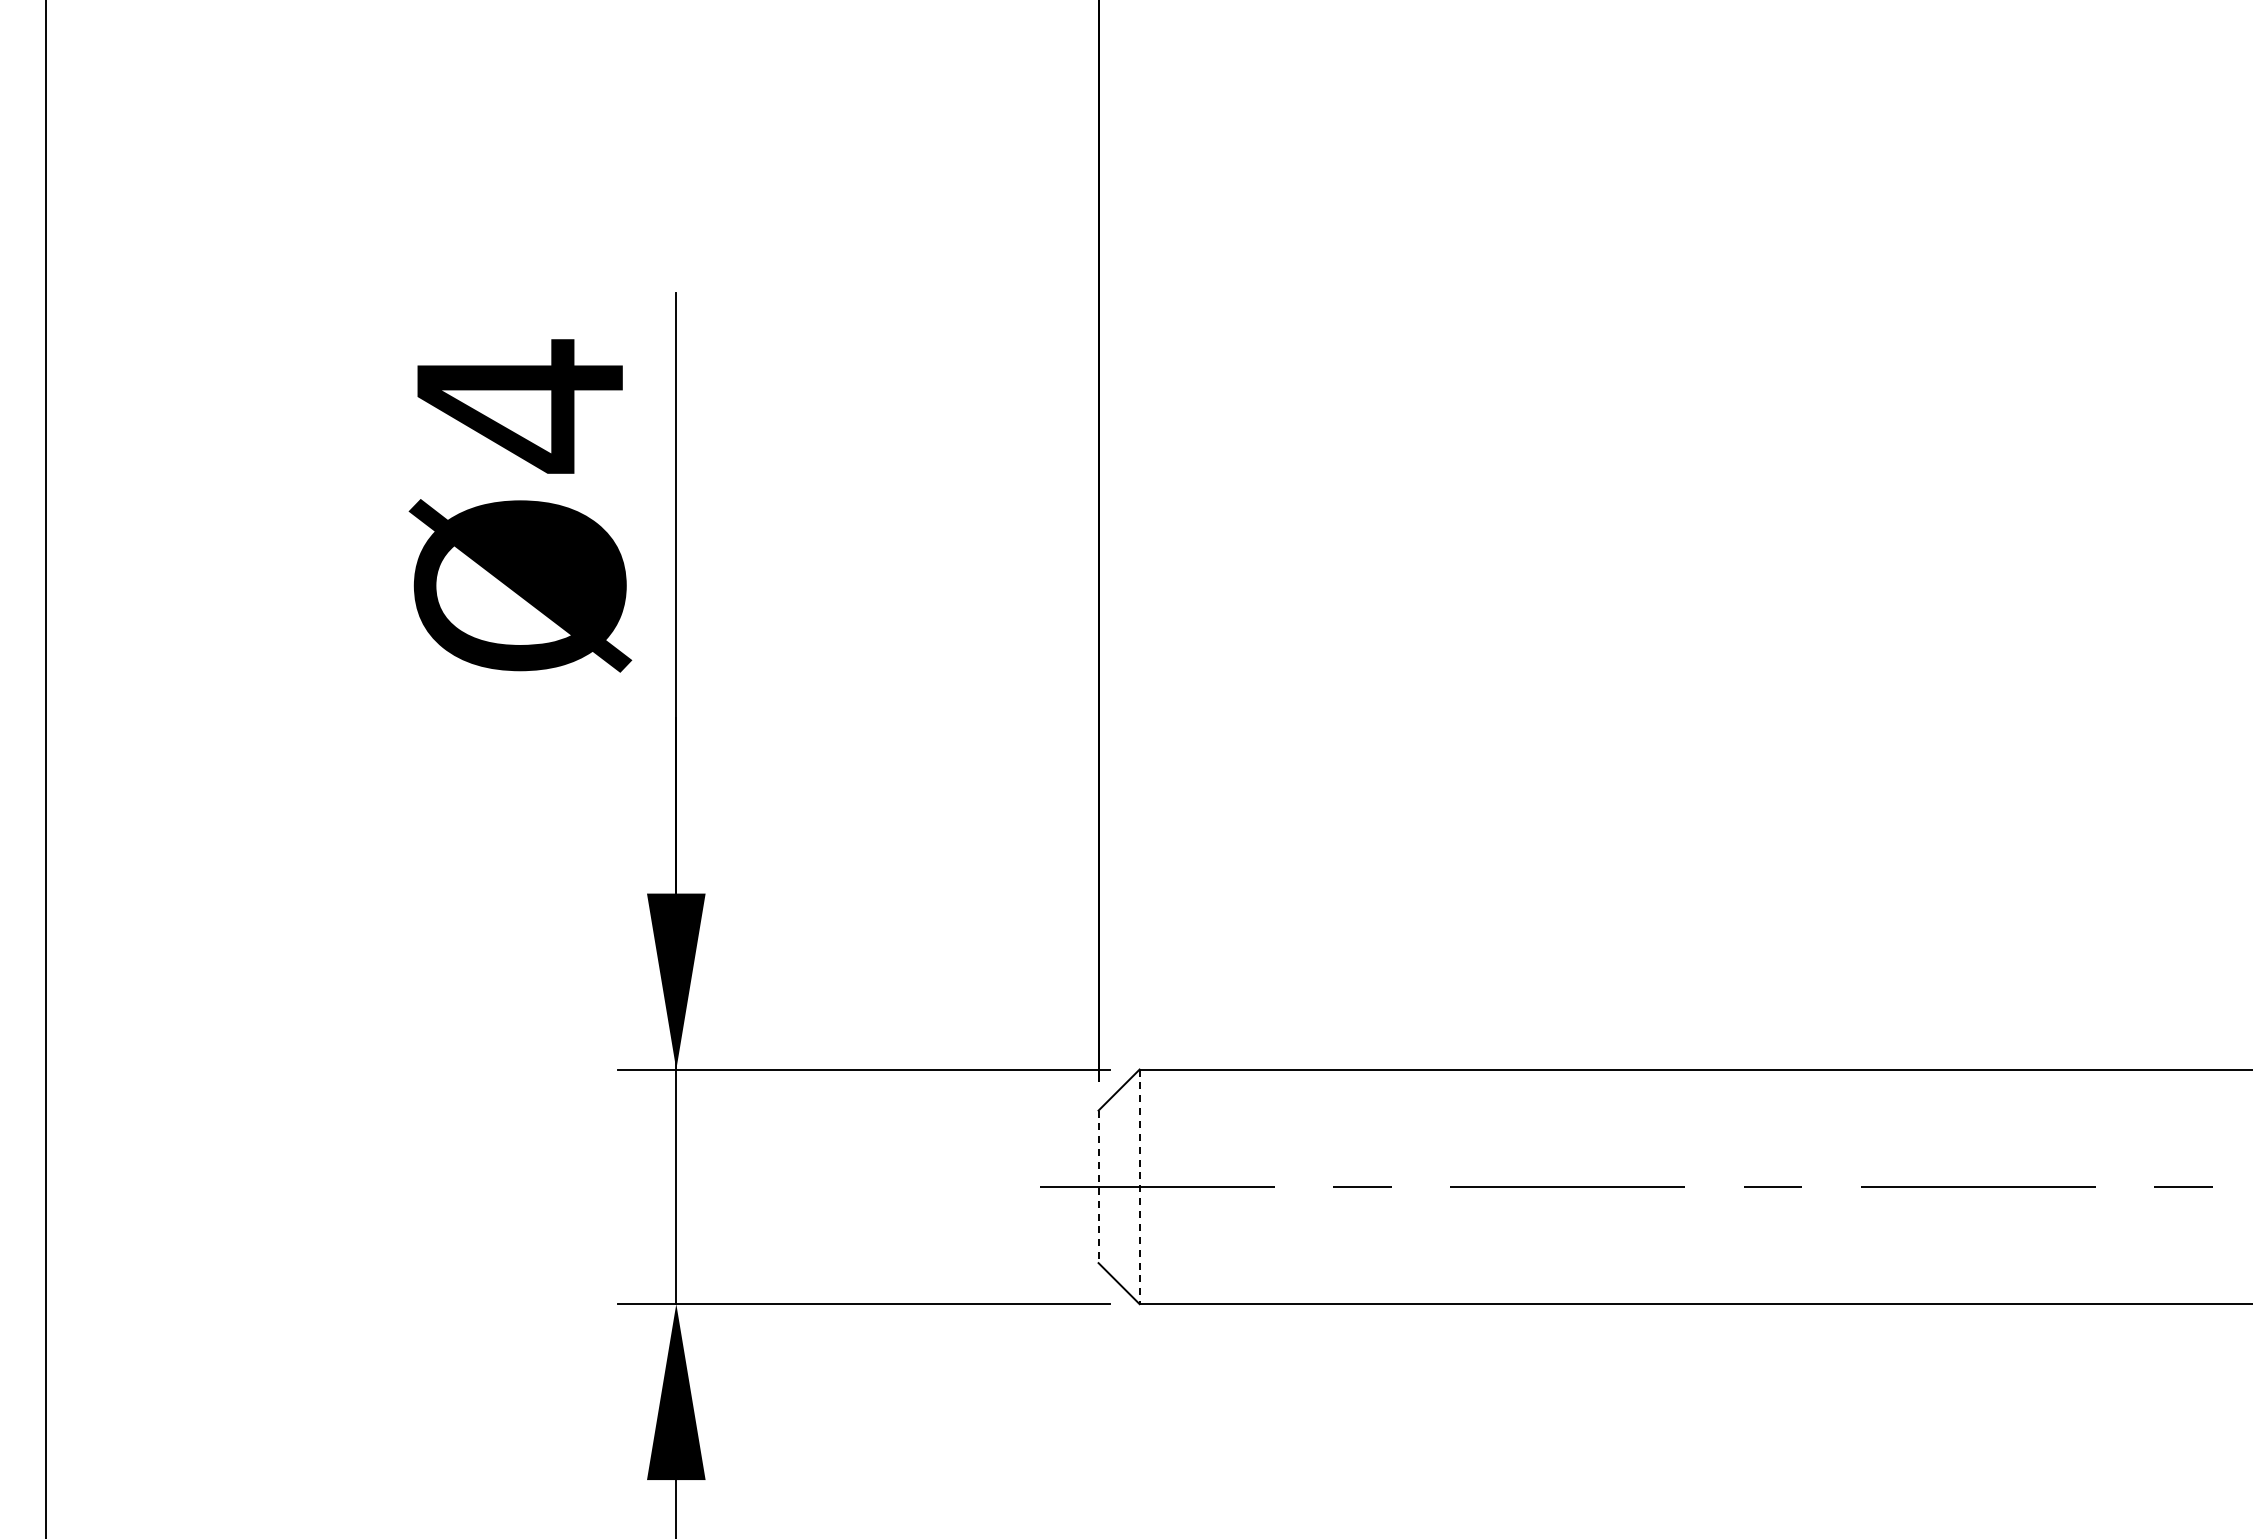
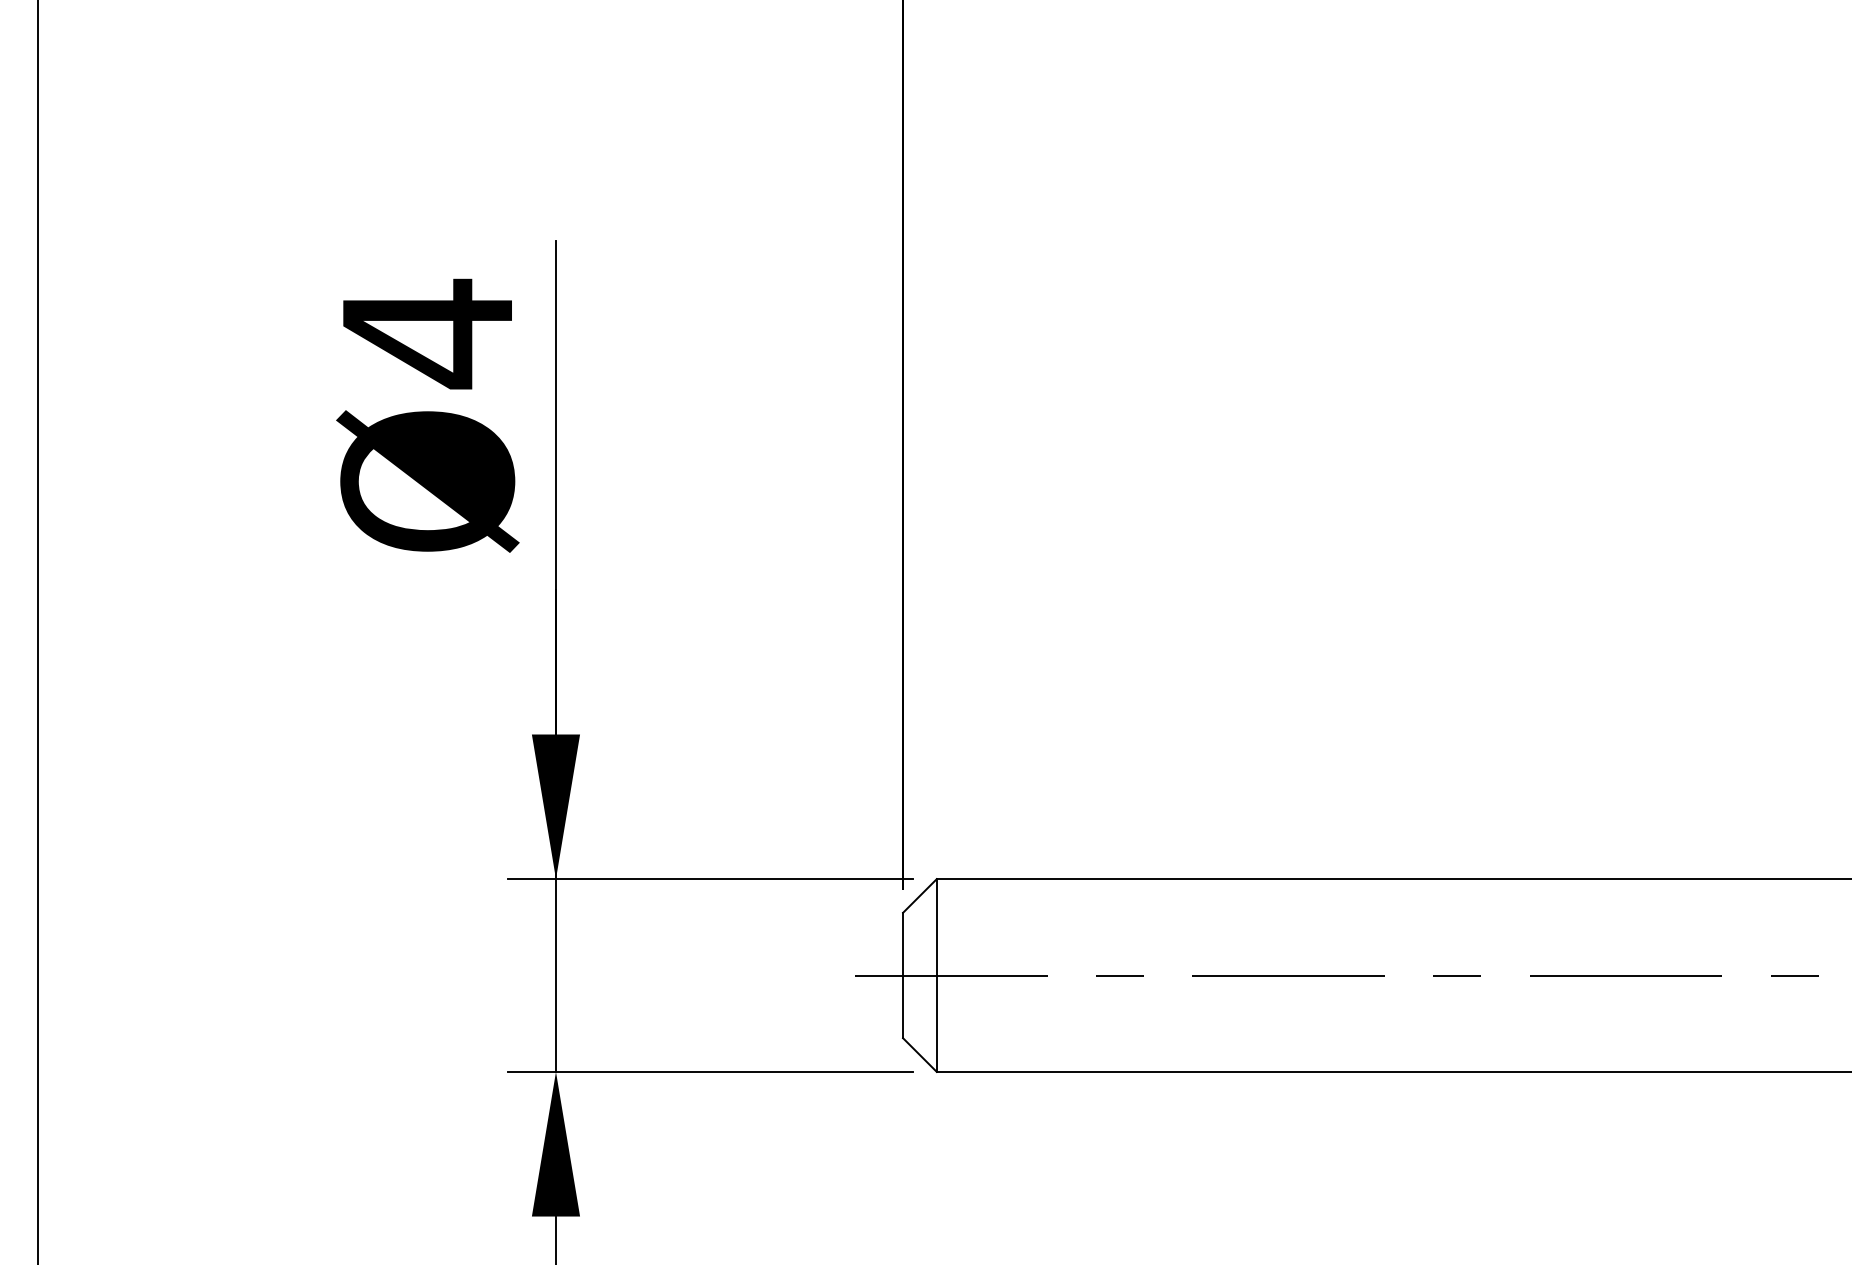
line: (1098, 1187) -> (902, 976), dashed -> solid
line: (1139, 1187) -> (936, 976), dashed -> solid

